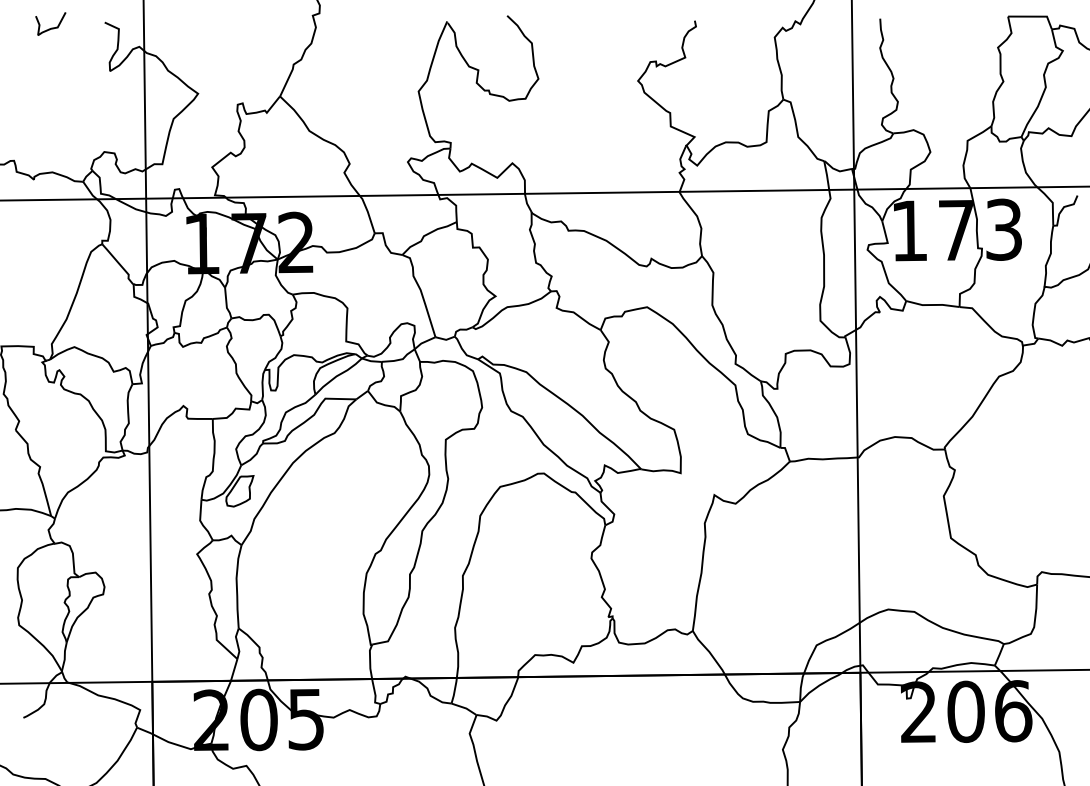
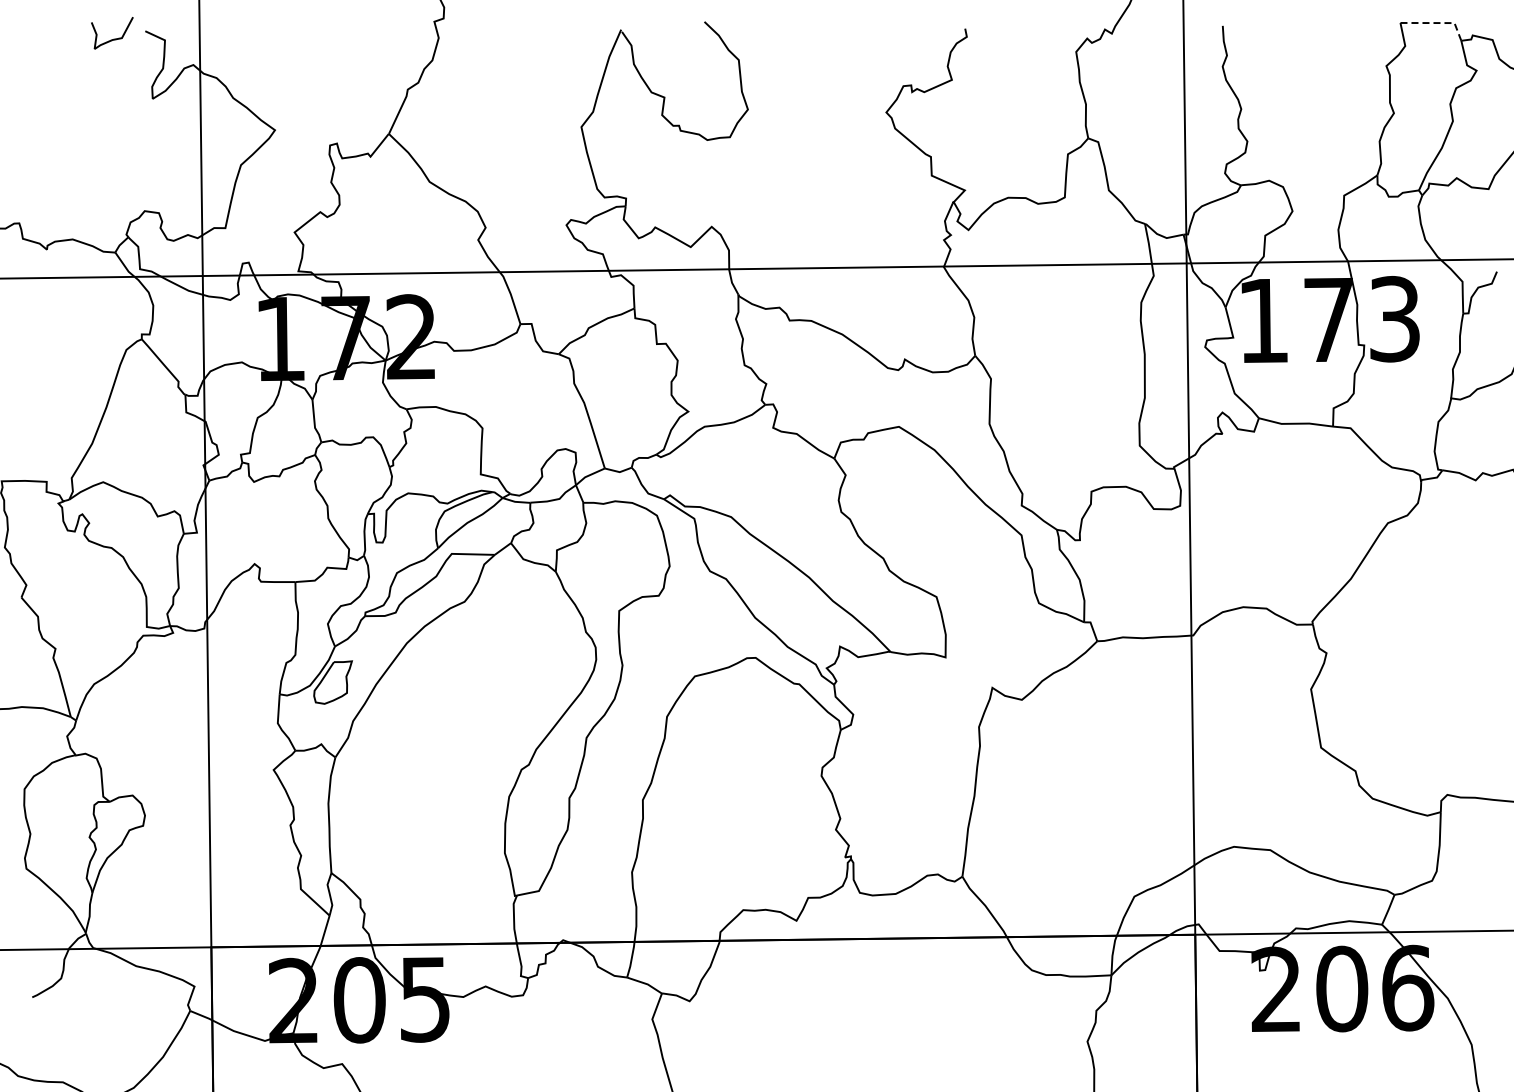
line: (1034, 16) -> (1437, 23), solid -> dashed
curve: (51, 27) -> (113, 38), moved

